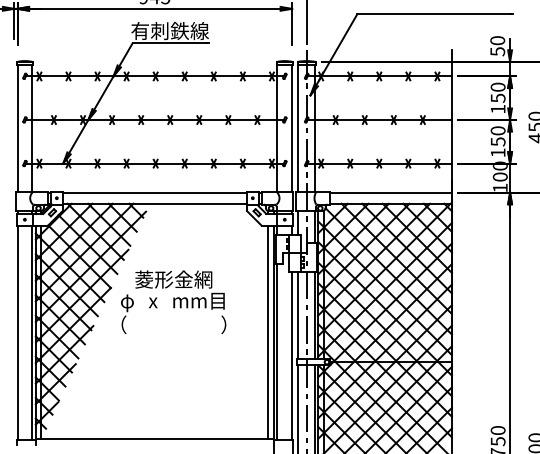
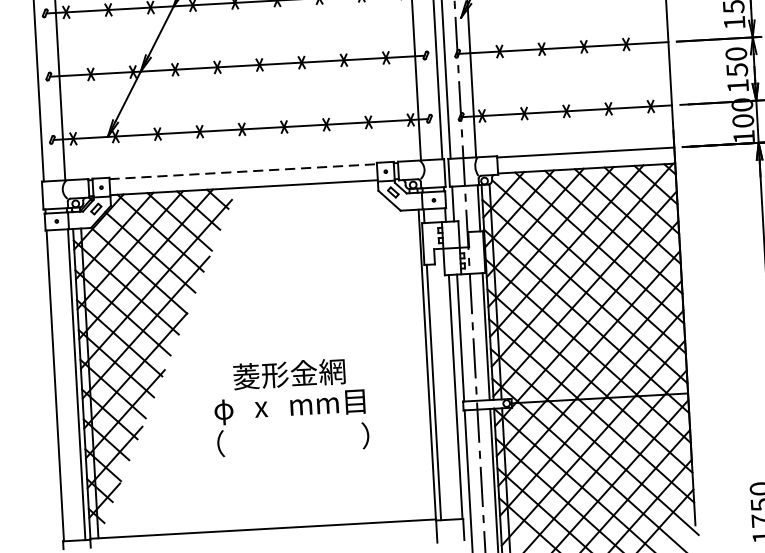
line: (155, 192) -> (244, 171), solid -> dashed
text: (173, 301) -> (290, 405), moved
line: (268, 332) -> (419, 365), removed

